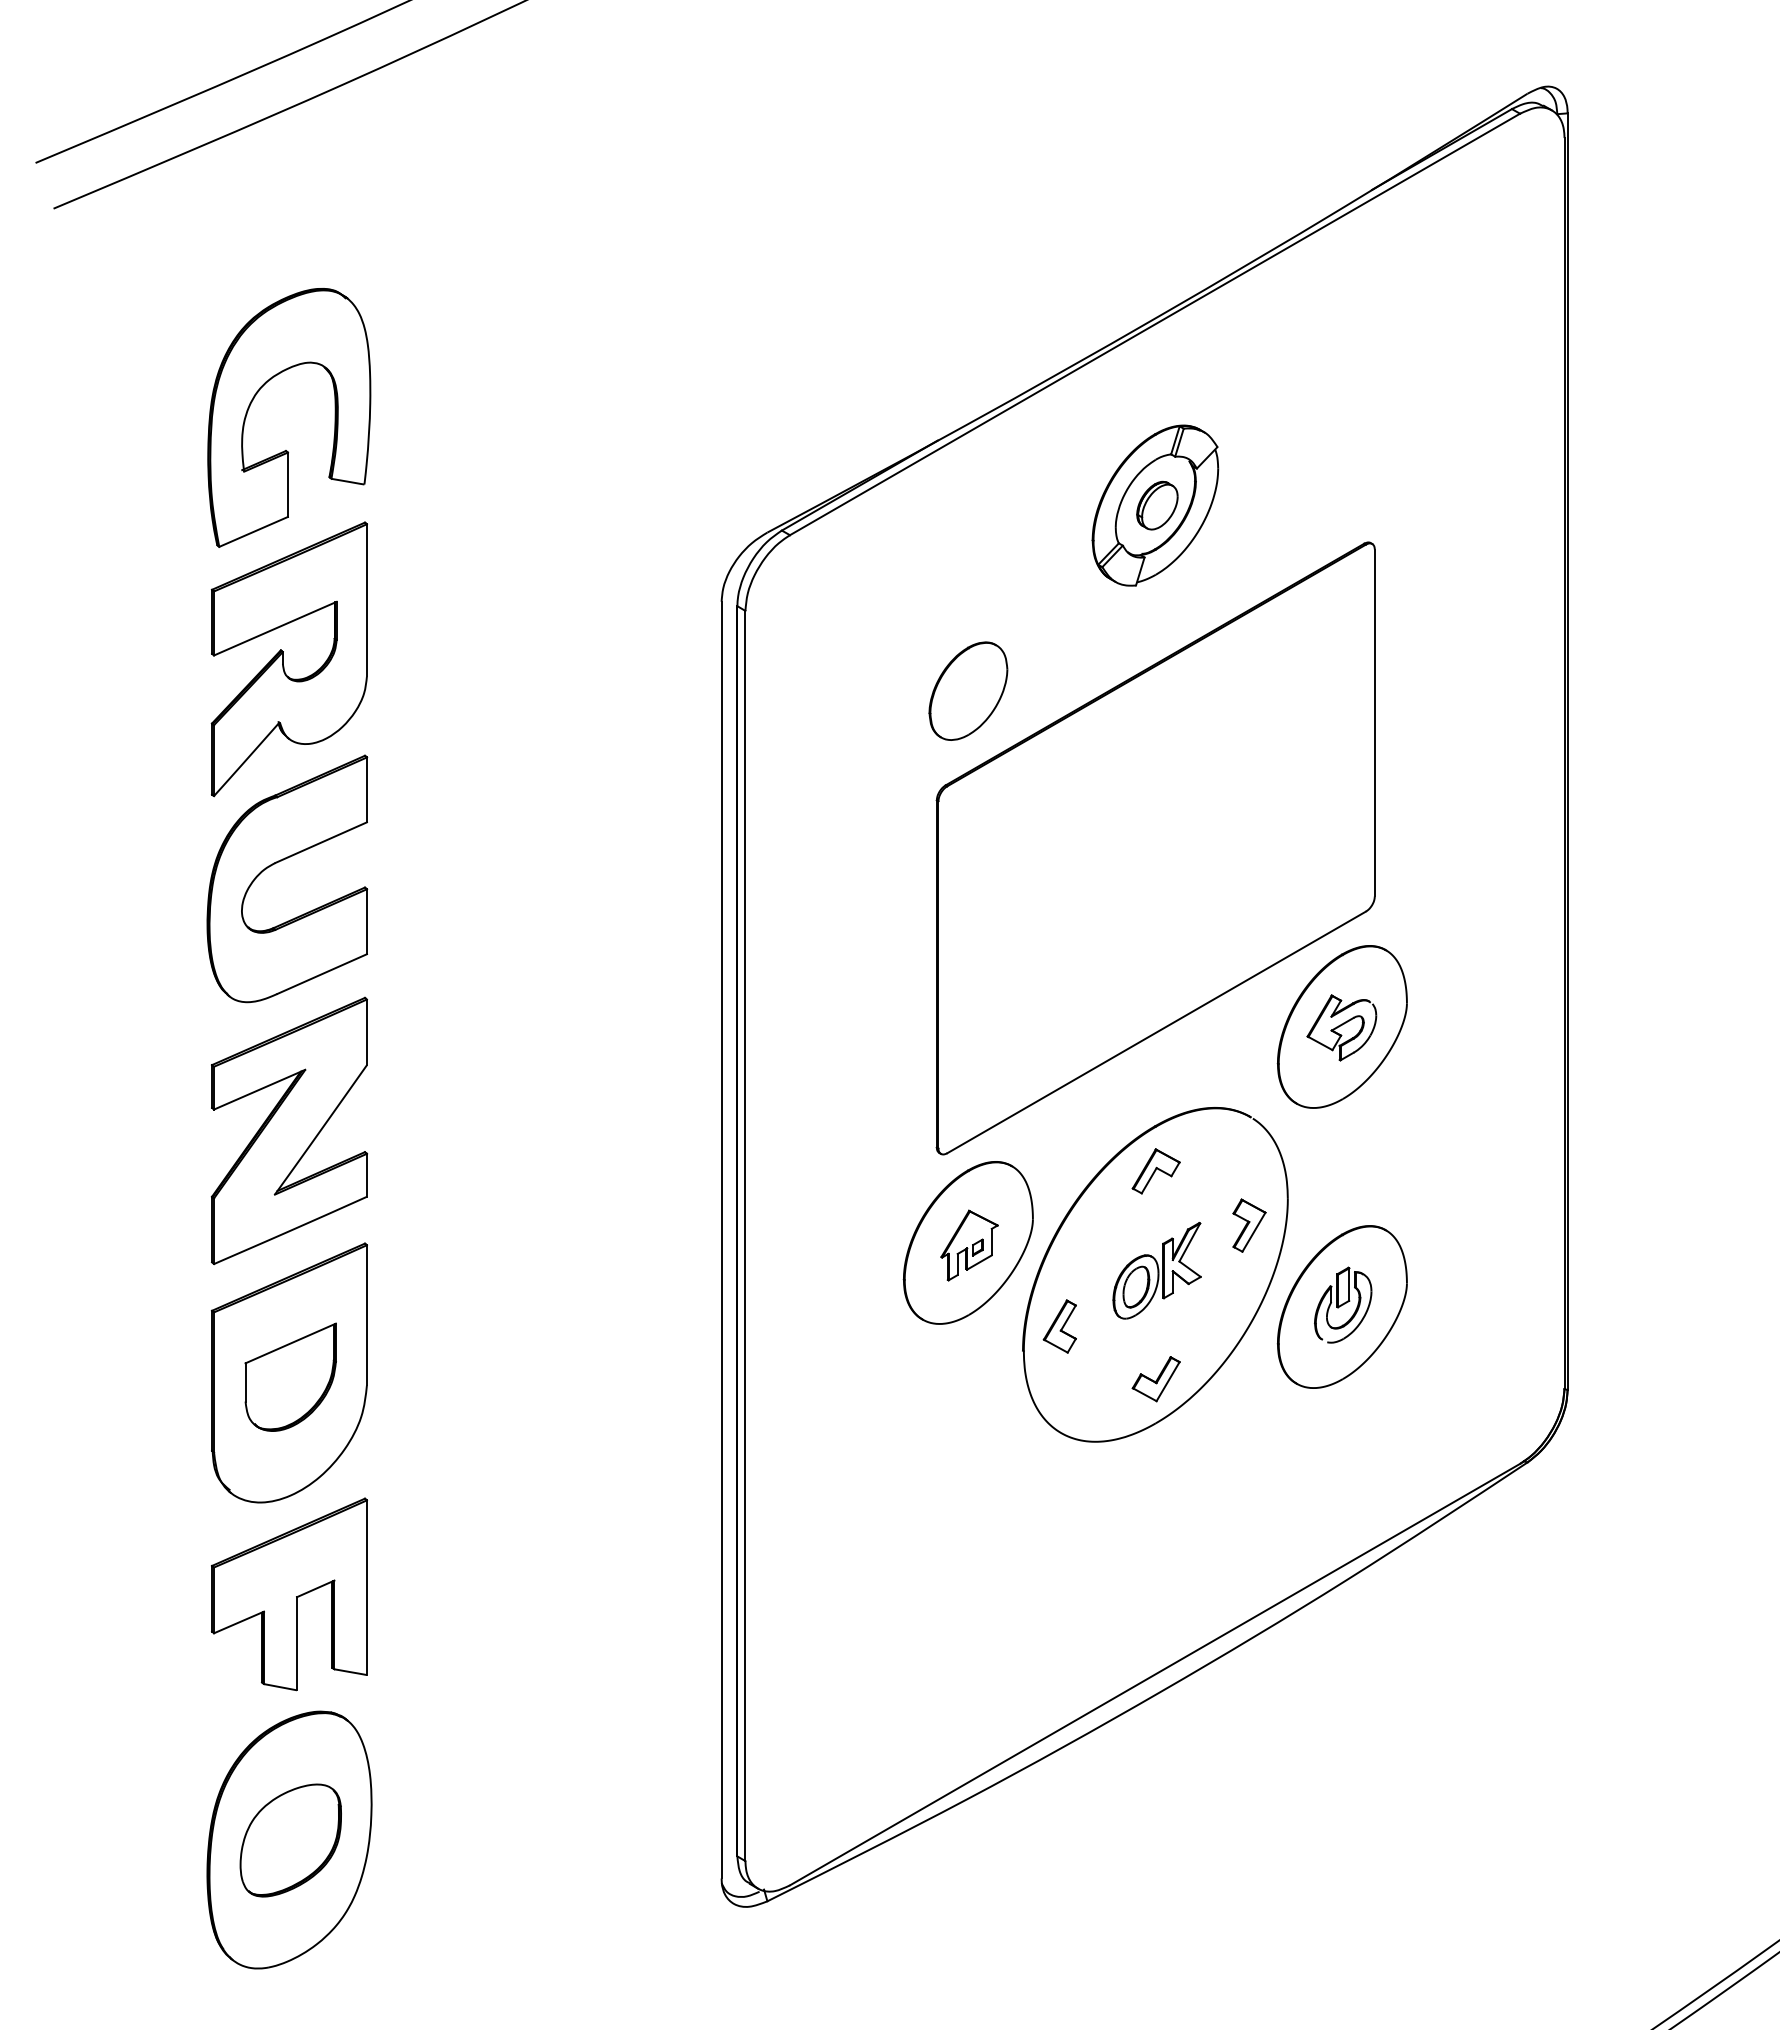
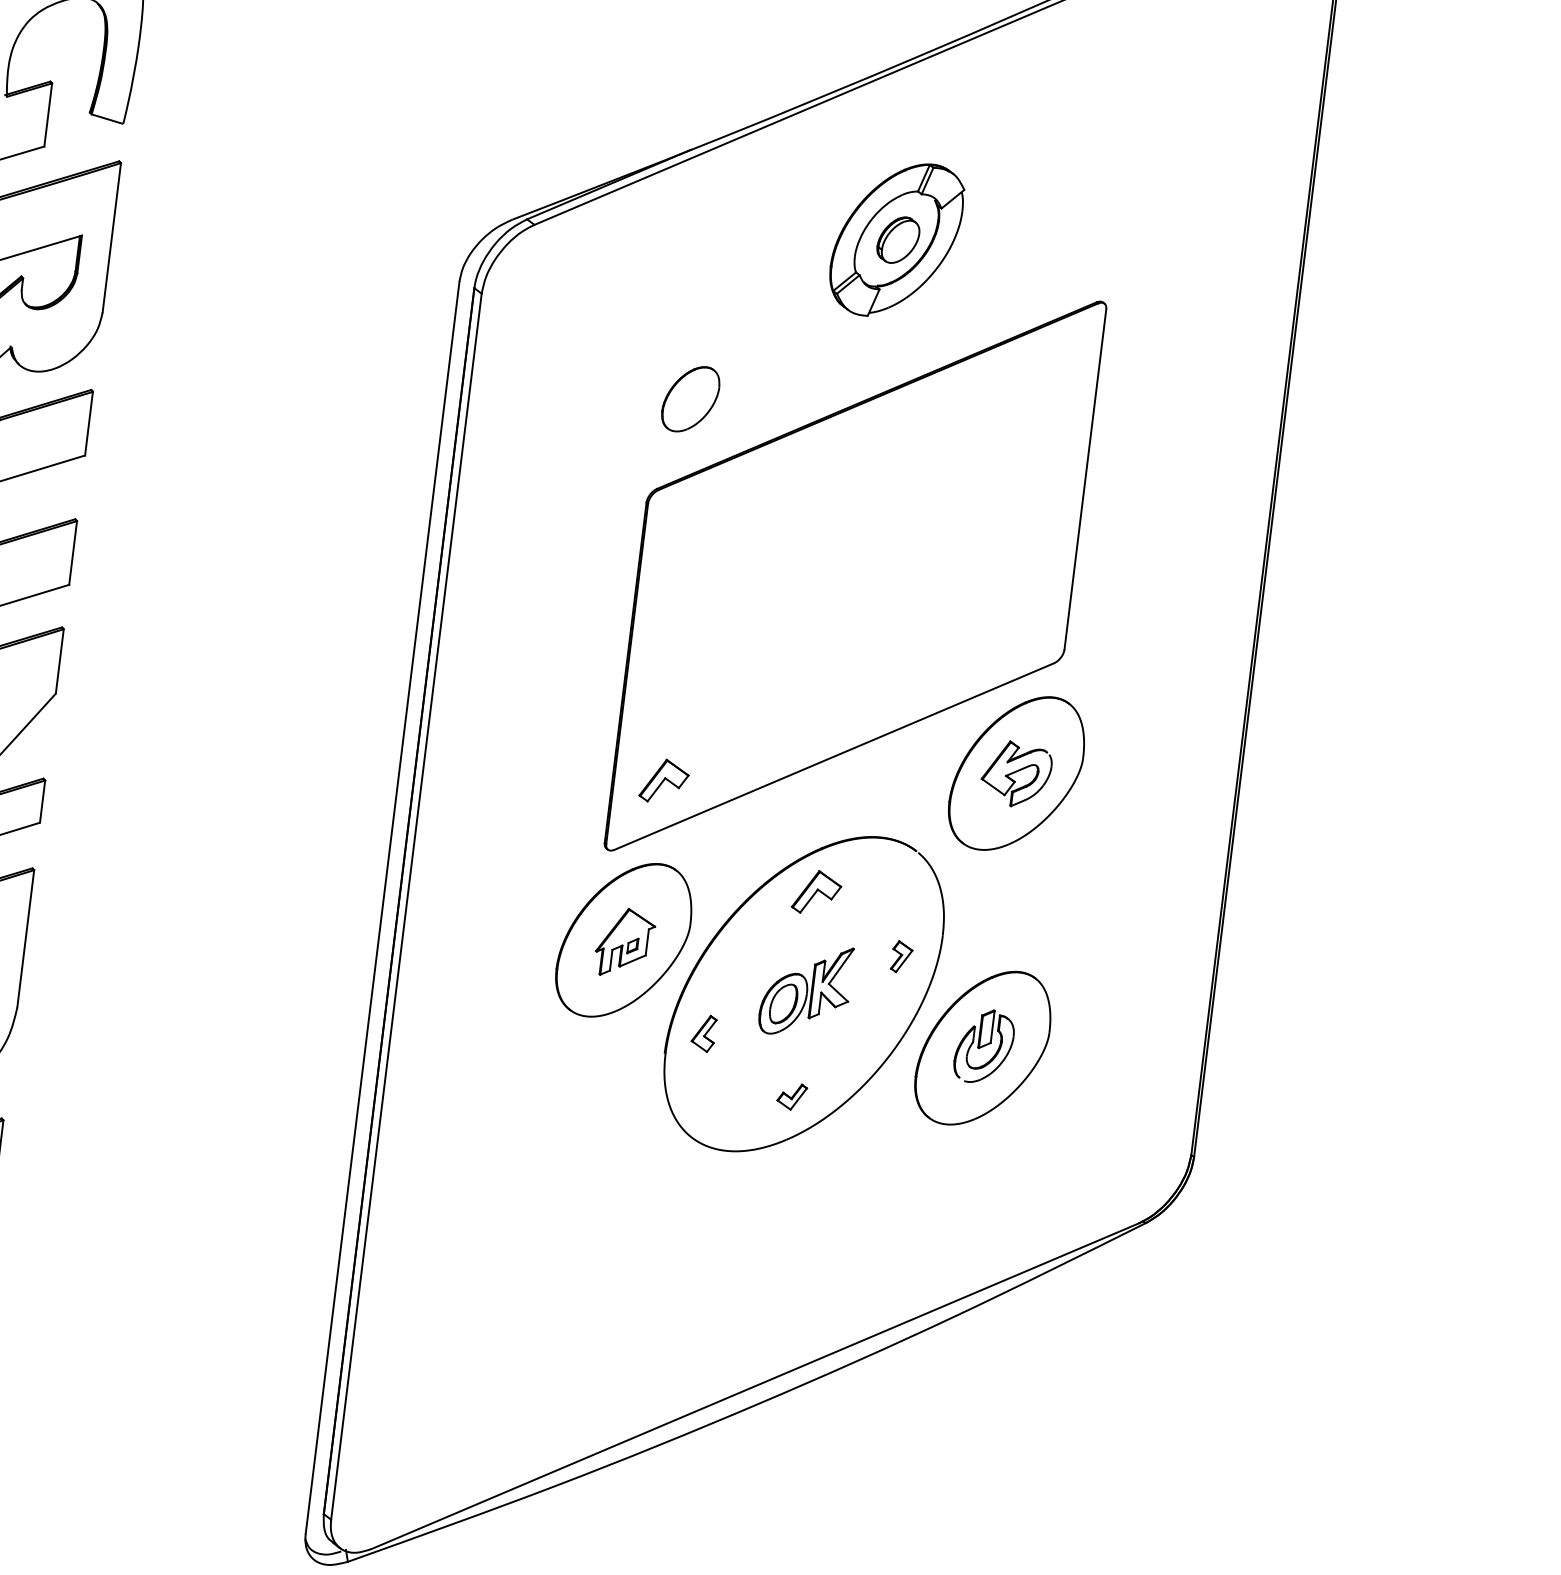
part: (968, 690) -> (690, 398), size x0.7
part: (988, 1078) -> (663, 781), added
part: (1249, 1225) -> (902, 957), size x0.6
part: (1059, 1326) -> (703, 1033), size x0.7
part: (1155, 1379) -> (791, 1096), size x0.6

